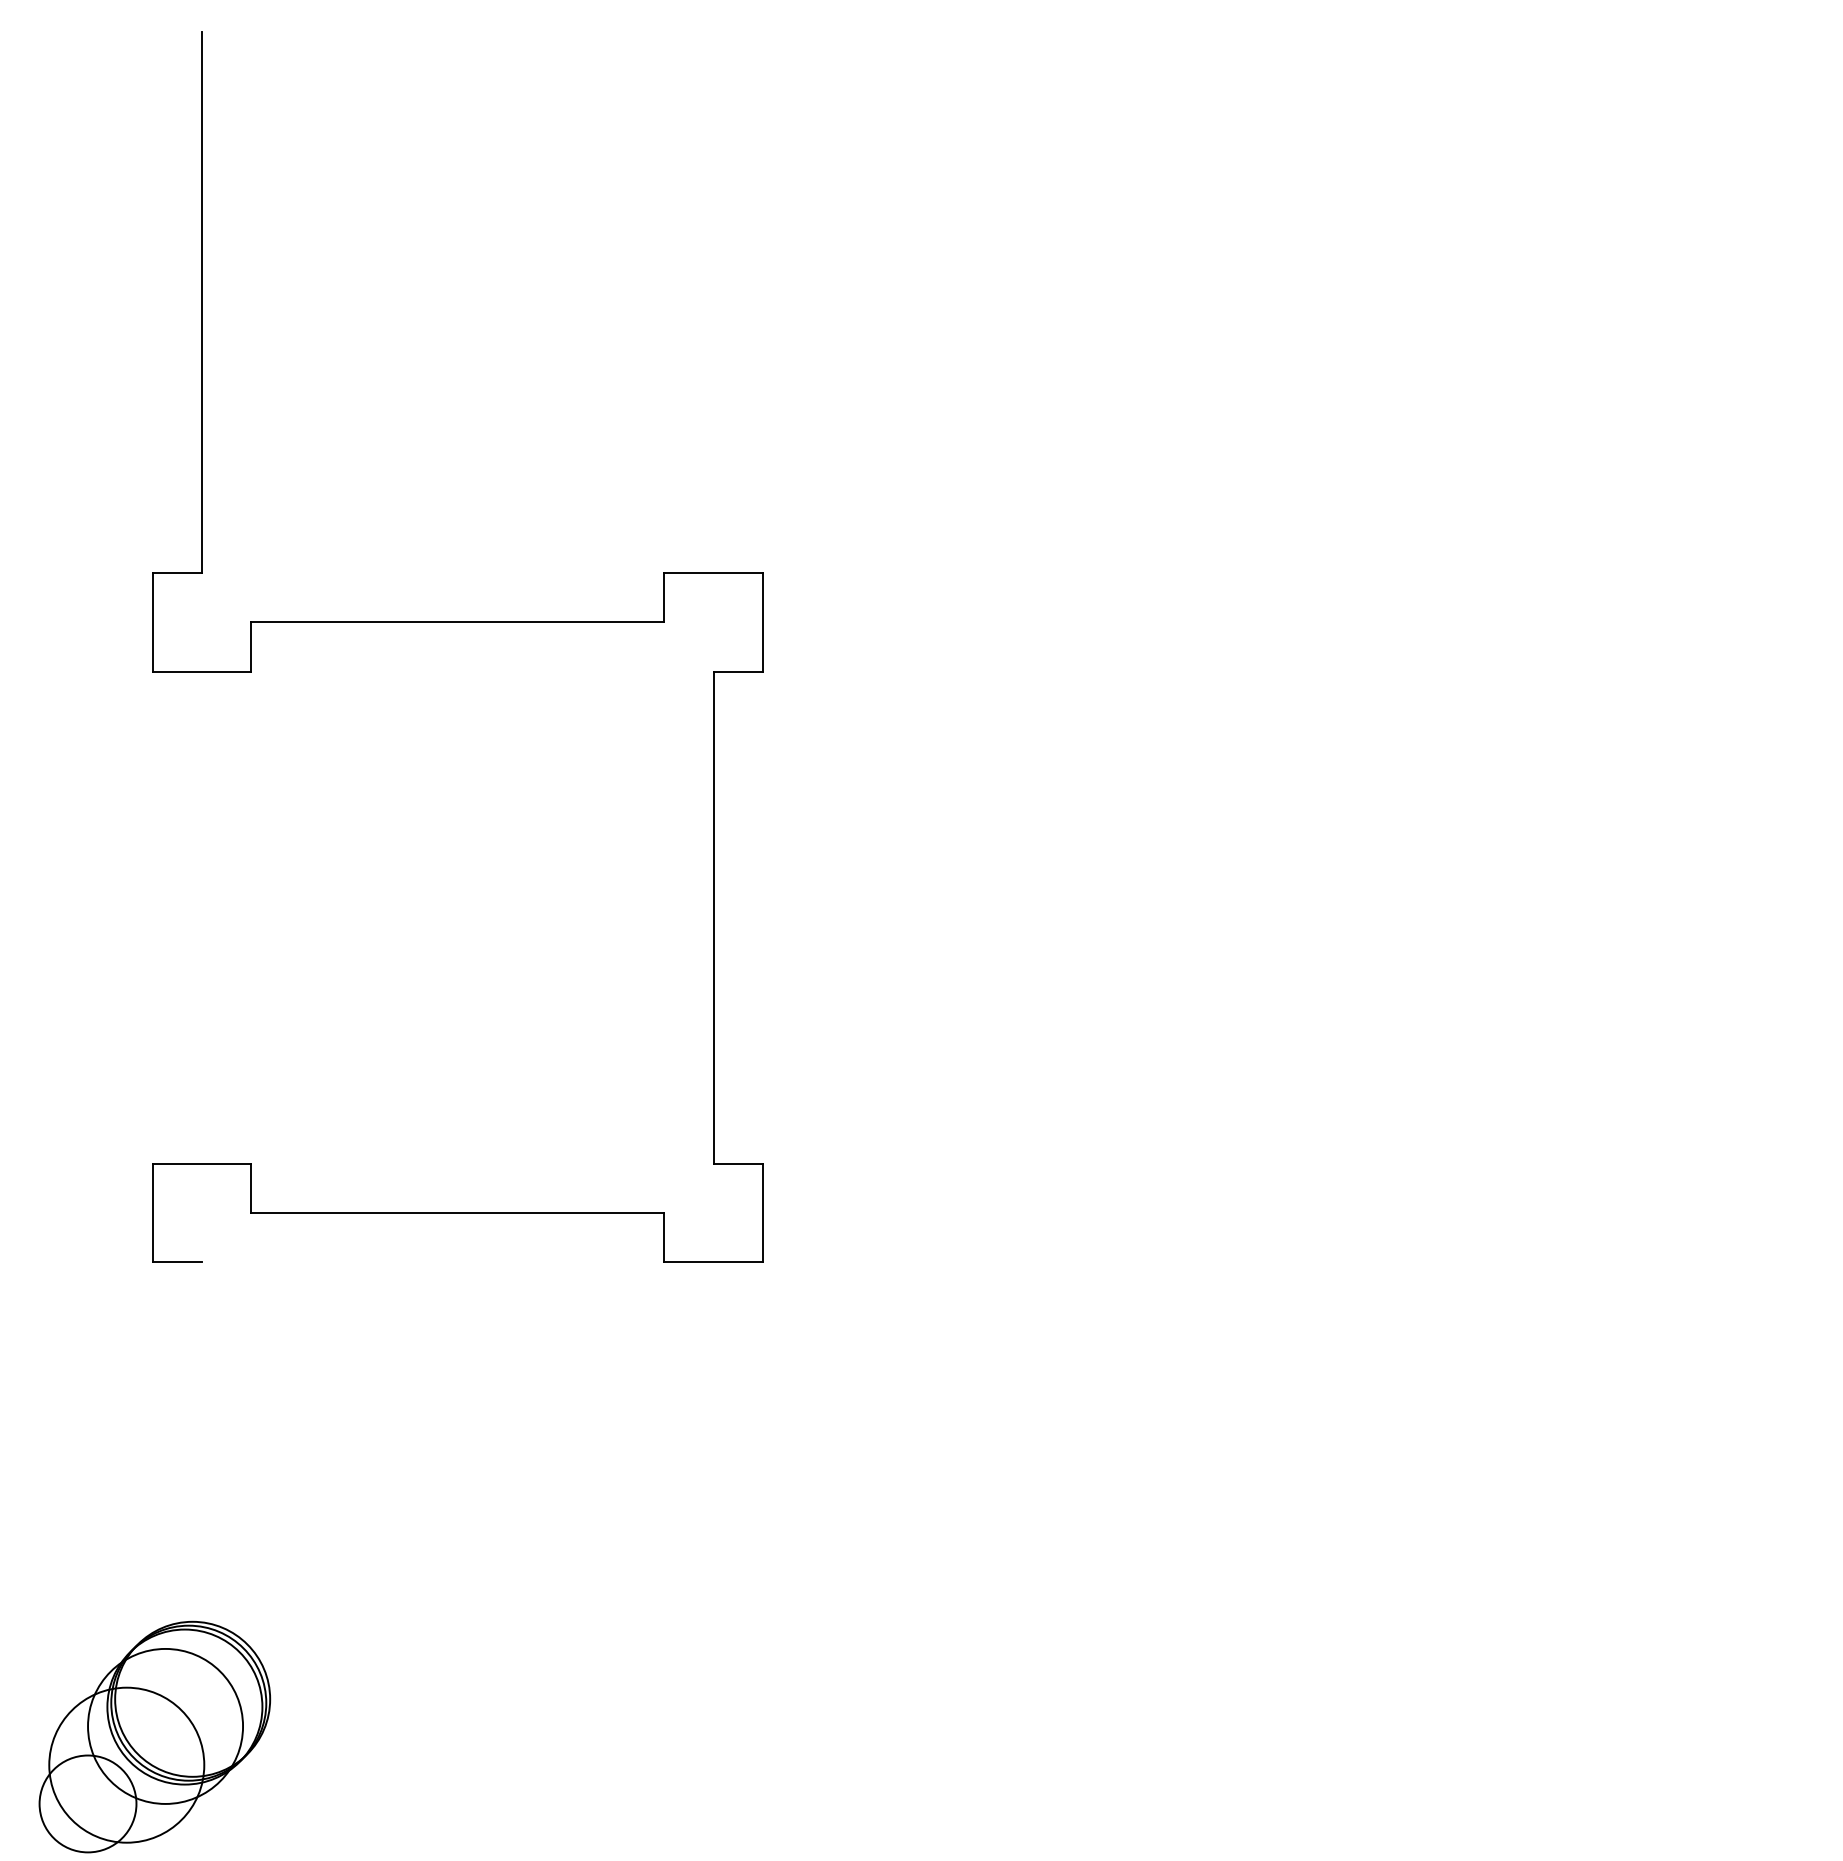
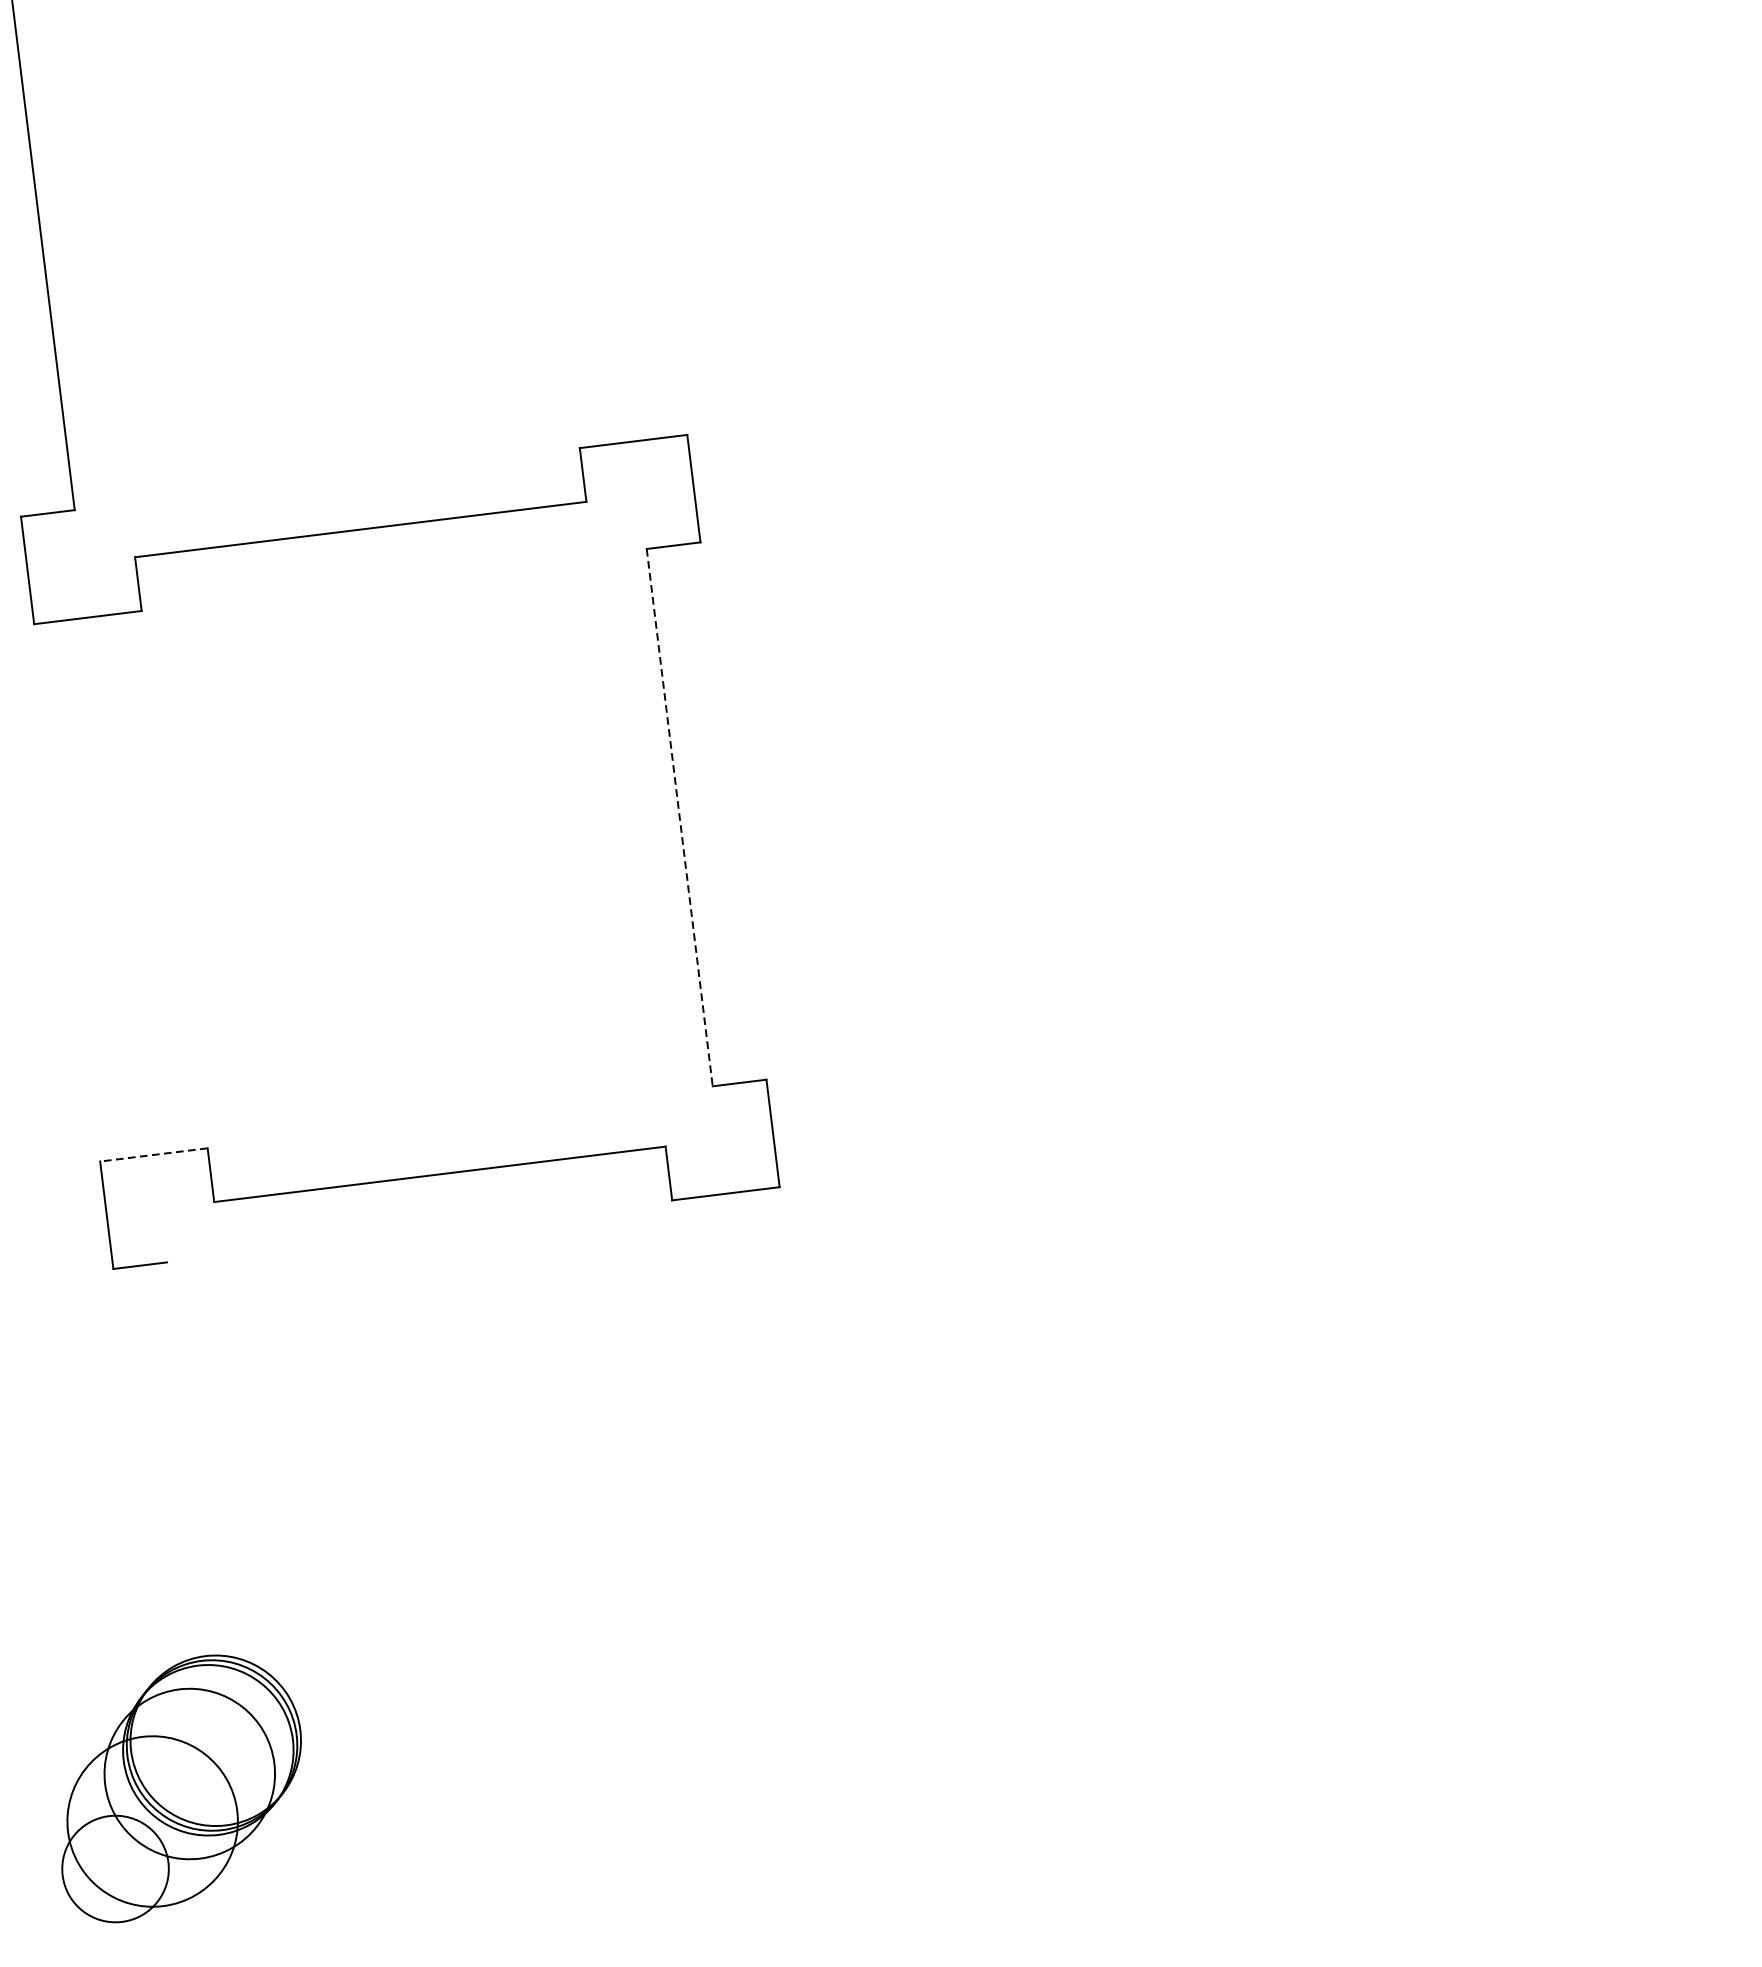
line: (713, 918) -> (679, 818), solid -> dashed
line: (201, 1163) -> (153, 1154), solid -> dashed

